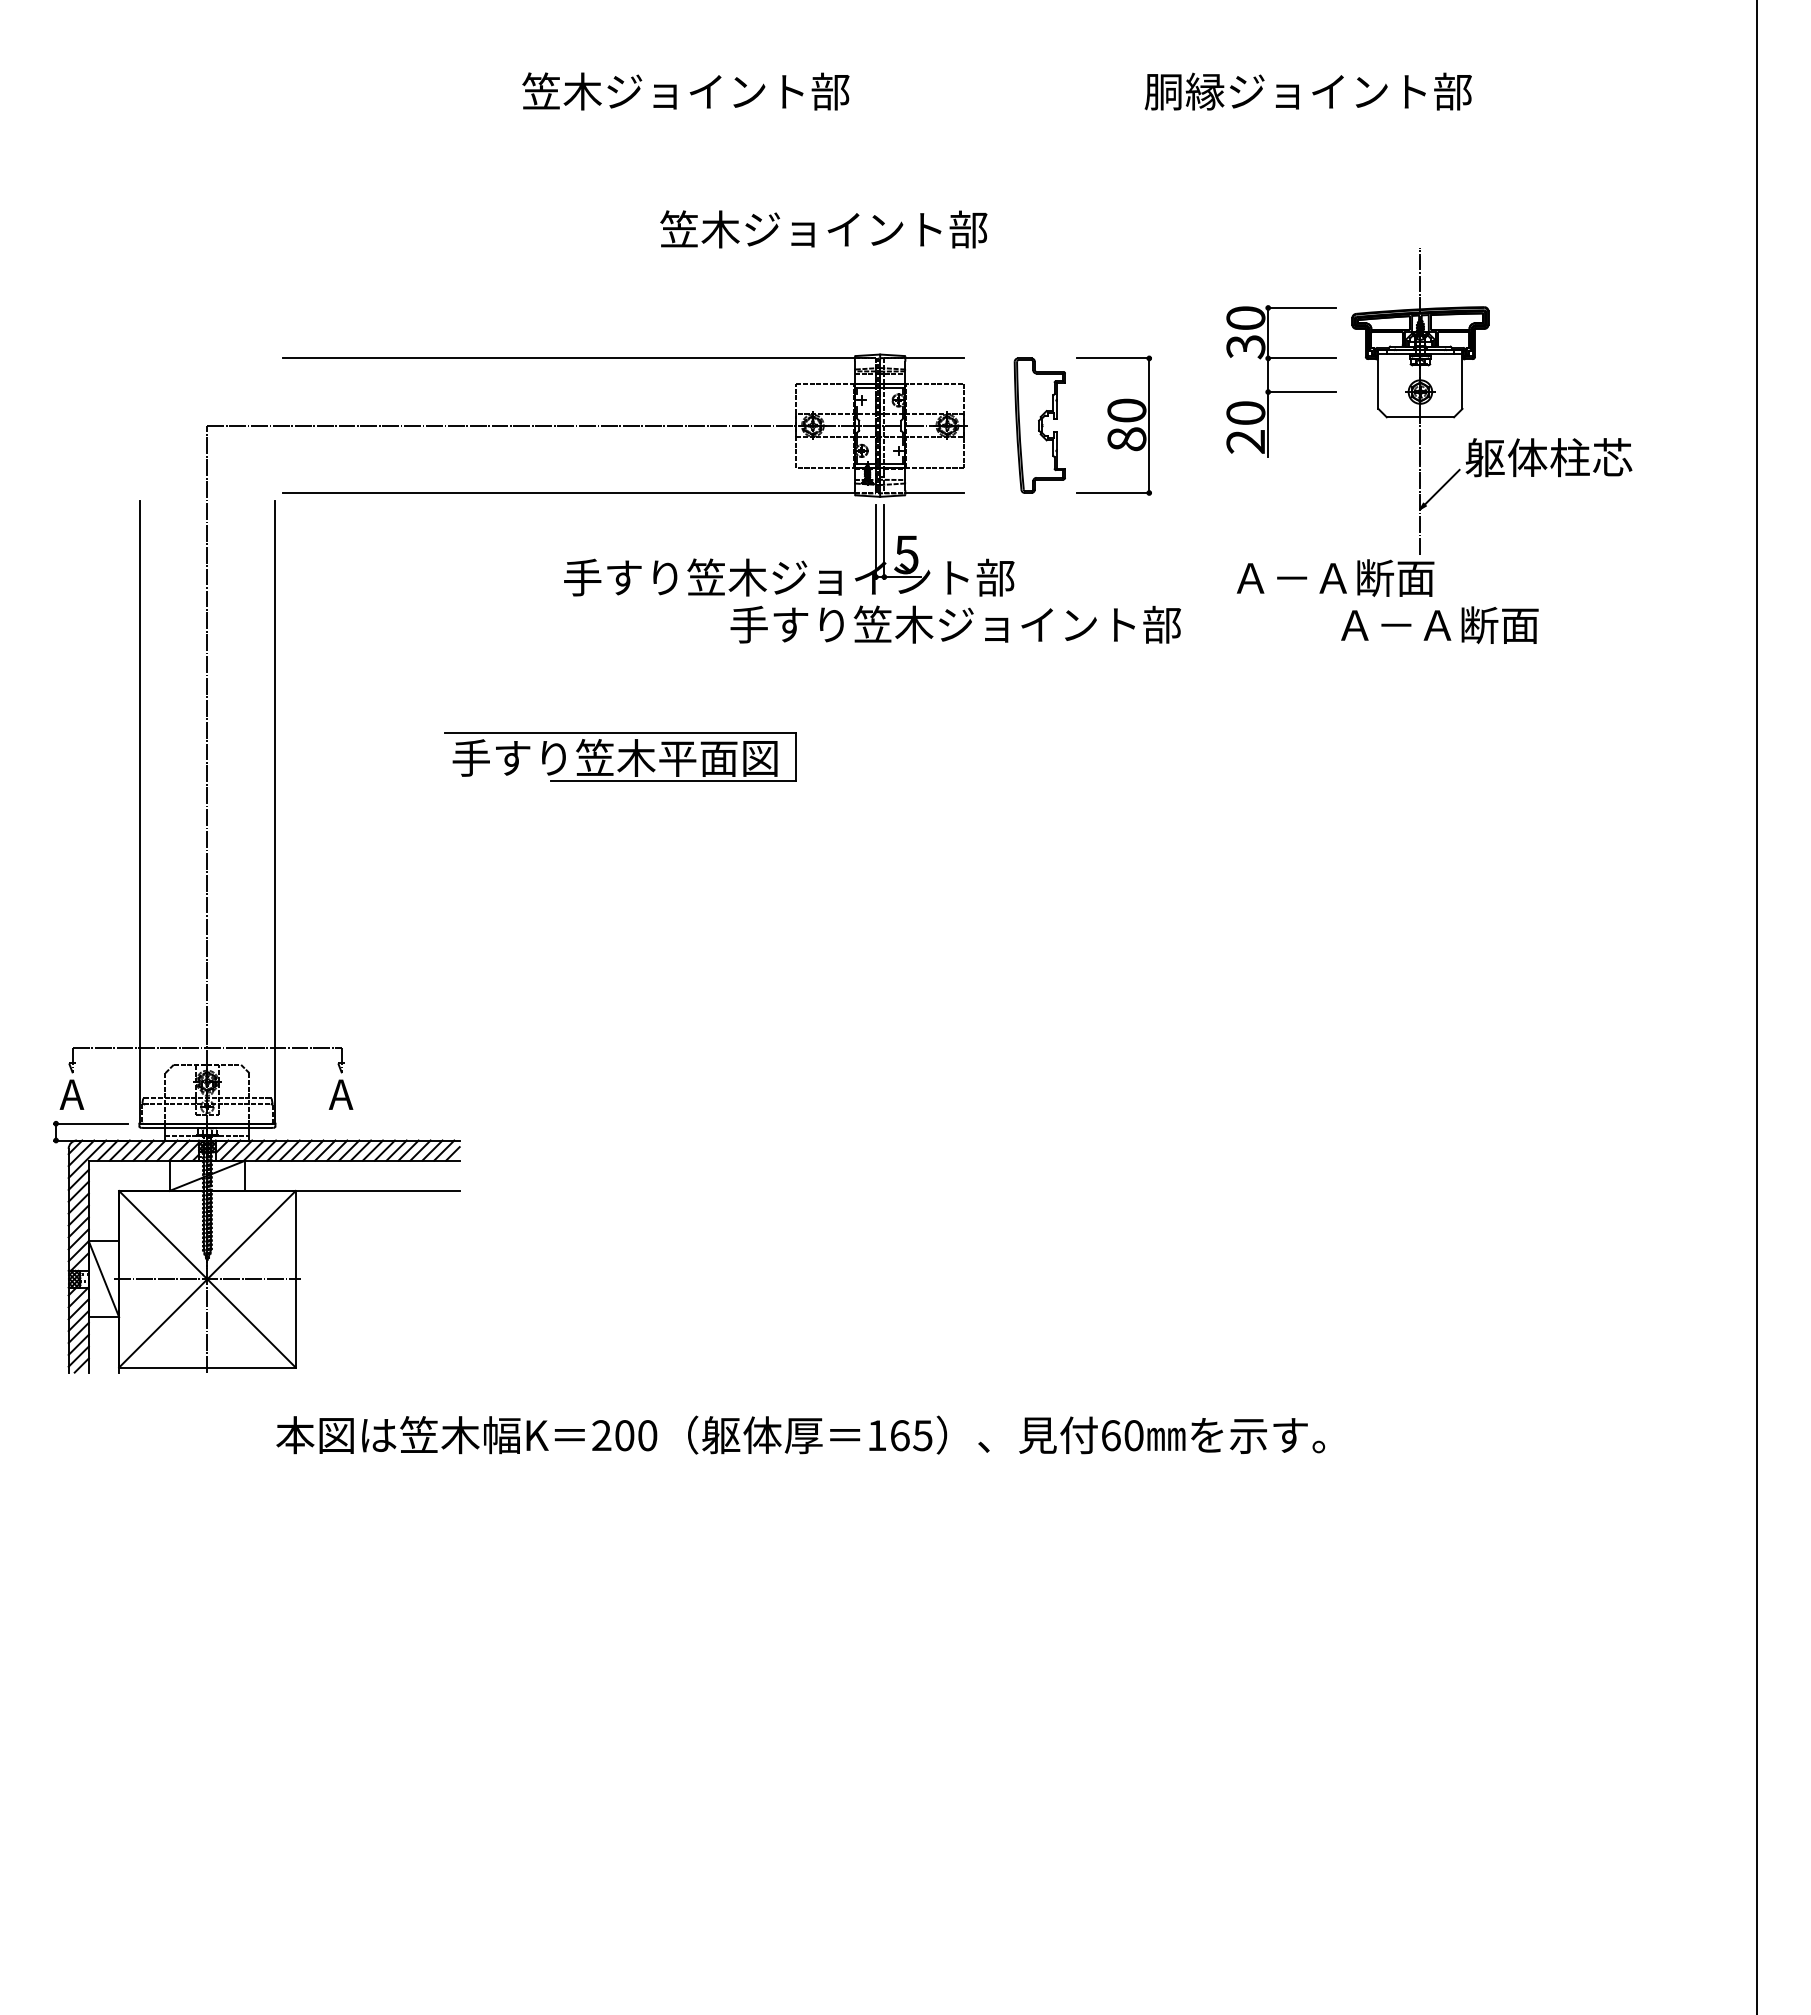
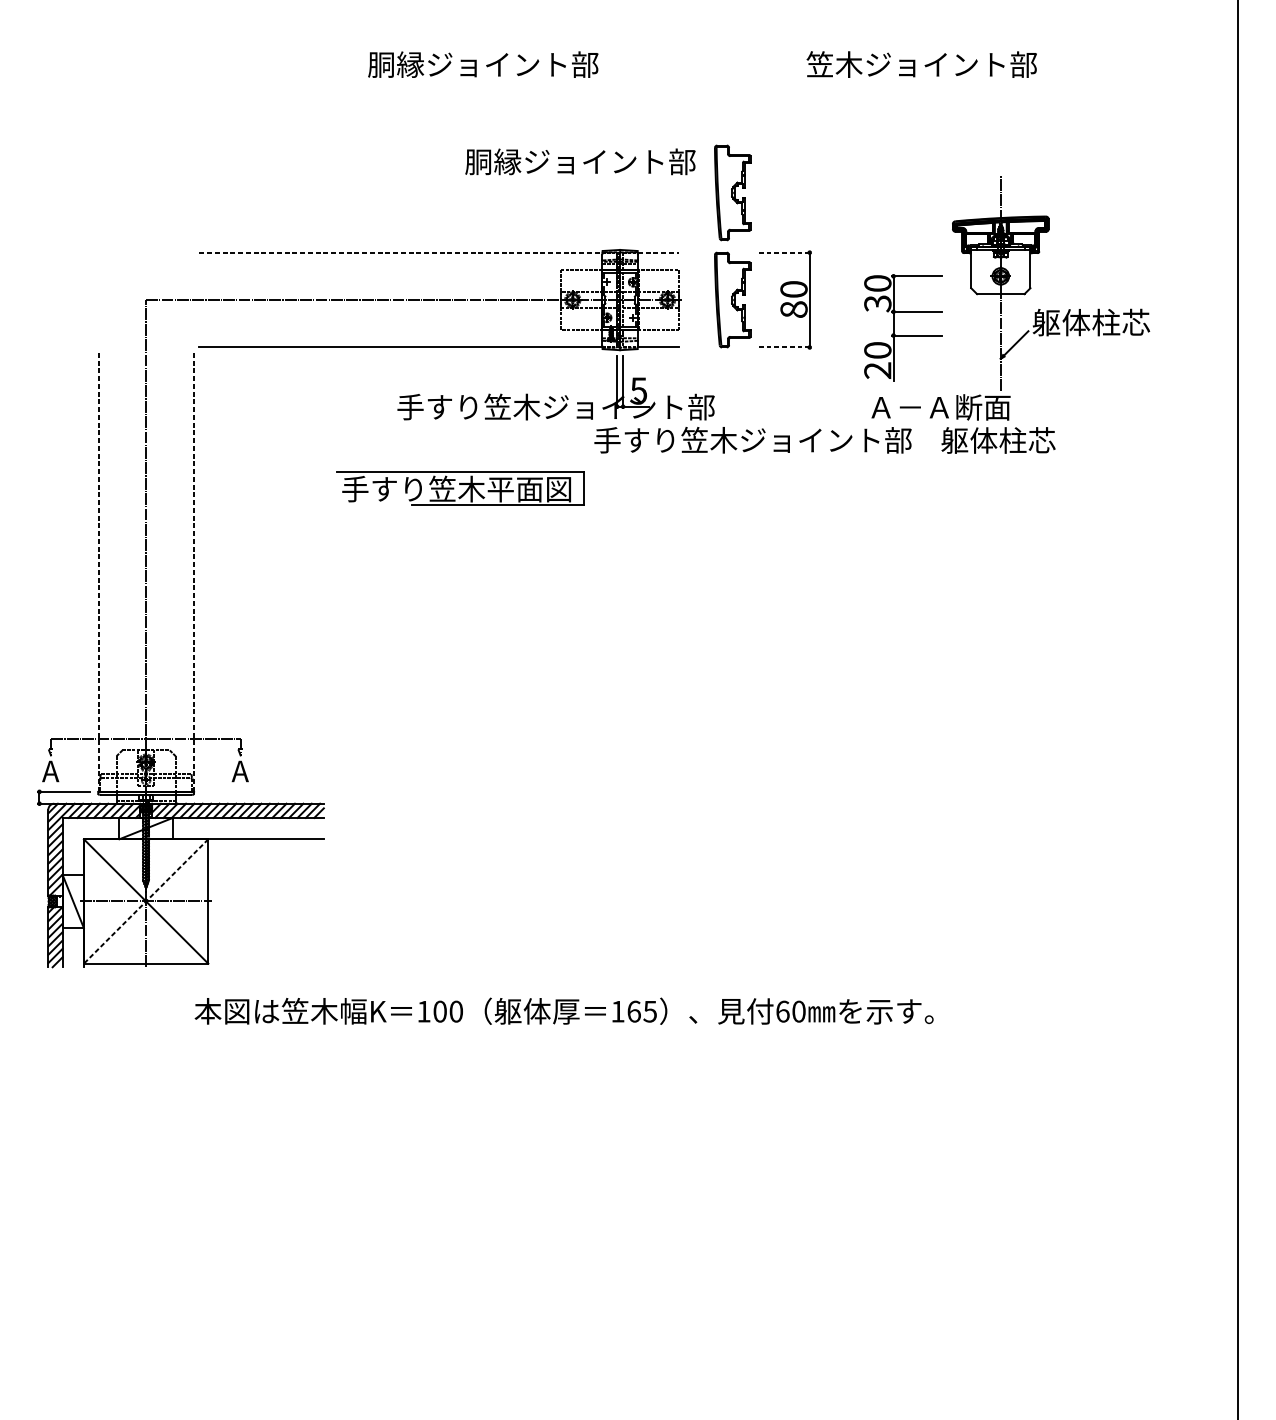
text: (562, 91) -> (396, 64), 笠木ジョイント部 -> 胴縁ジョイント部
text: (1184, 91) -> (834, 64), 胴縁ジョイント部 -> 笠木ジョイント部
text: (699, 229) -> (492, 161), 笠木ジョイント部 -> 胴縁ジョイント部
part: (1039, 273) -> (732, 192), added
line: (568, 358) -> (400, 252), solid -> dashed
line: (935, 358) -> (659, 252), solid -> dashed
line: (1114, 358) -> (785, 252), solid -> dashed
part: (1281, 391) -> (902, 335), moved
line: (1114, 492) -> (785, 347), solid -> dashed
text: (955, 624) -> (752, 440), moved
text: (1437, 625) -> (1012, 440), Ａ－Ａ断面 -> 躯体柱芯
part: (620, 756) -> (460, 488), moved
line: (140, 812) -> (98, 572), solid -> dashed
line: (274, 812) -> (193, 572), solid -> dashed
line: (207, 1279) -> (146, 901), solid -> dashed
text: (601, 1435) -> (423, 1011), 200 -> 100

